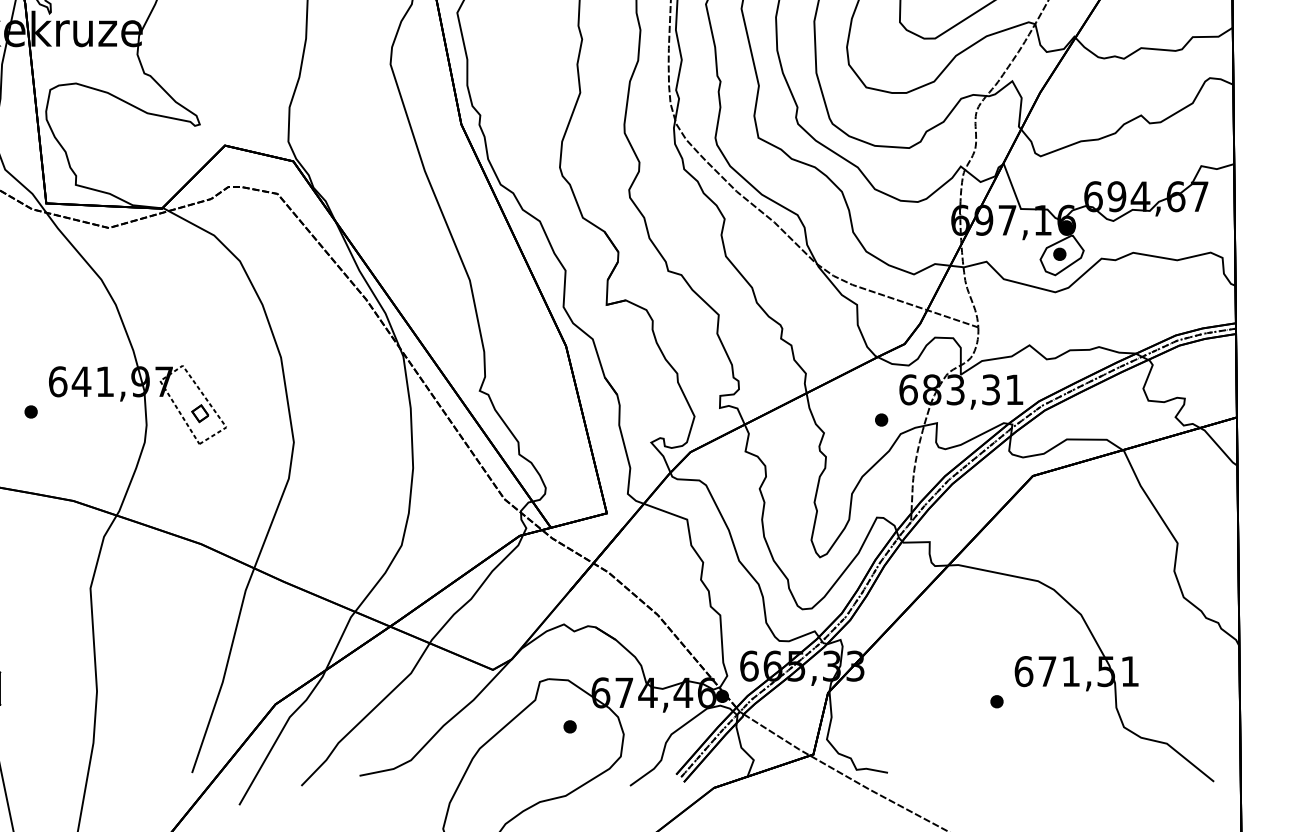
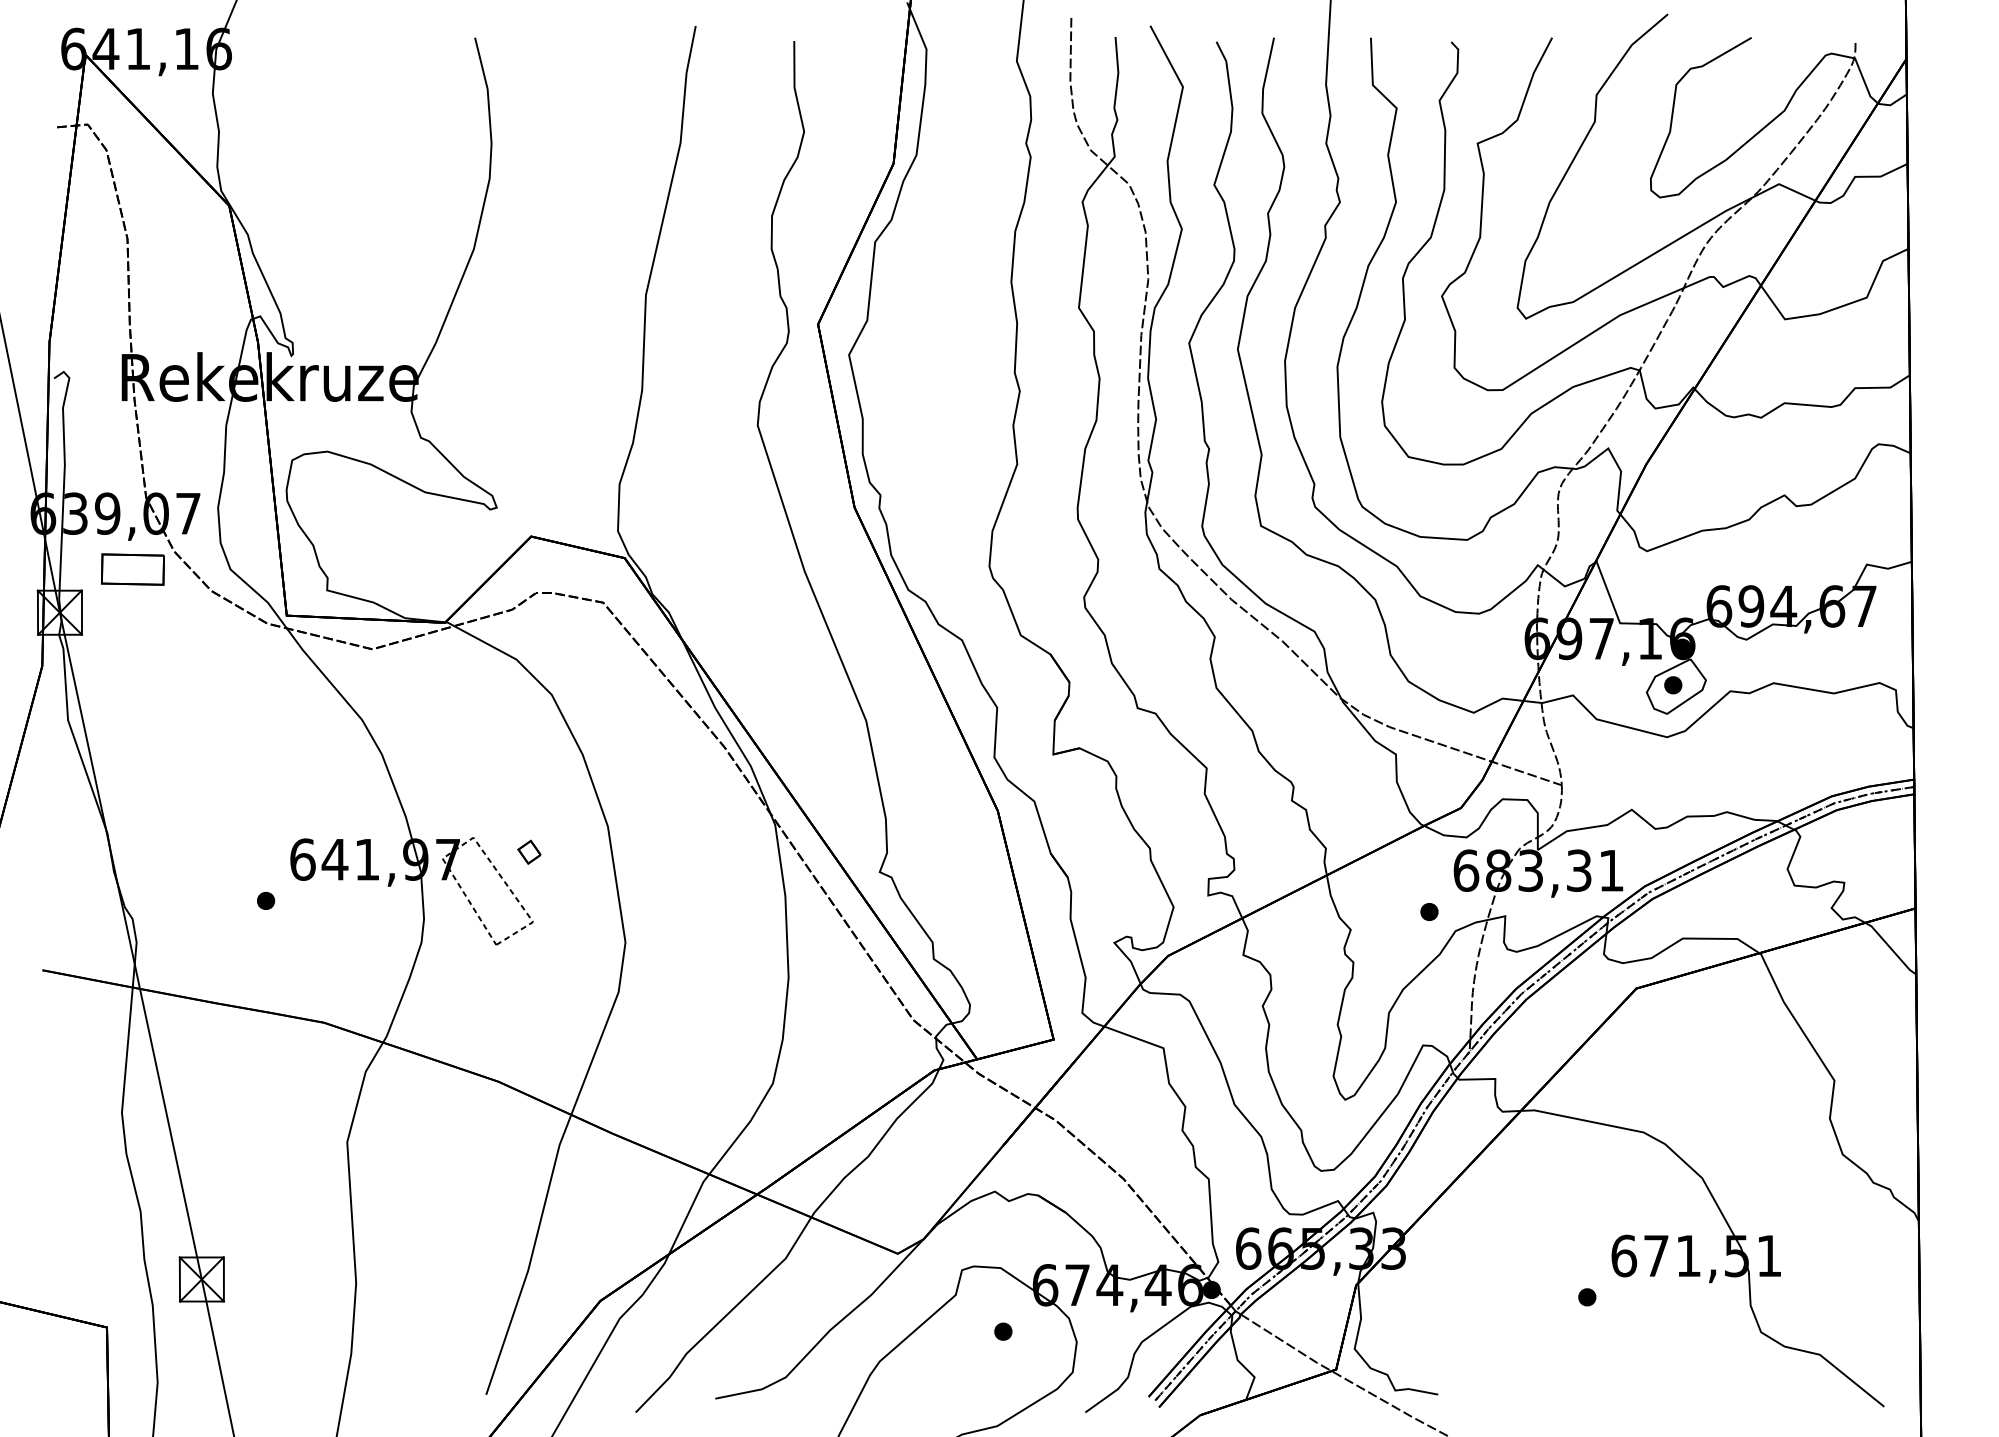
part: (200, 413) -> (529, 851), moved

